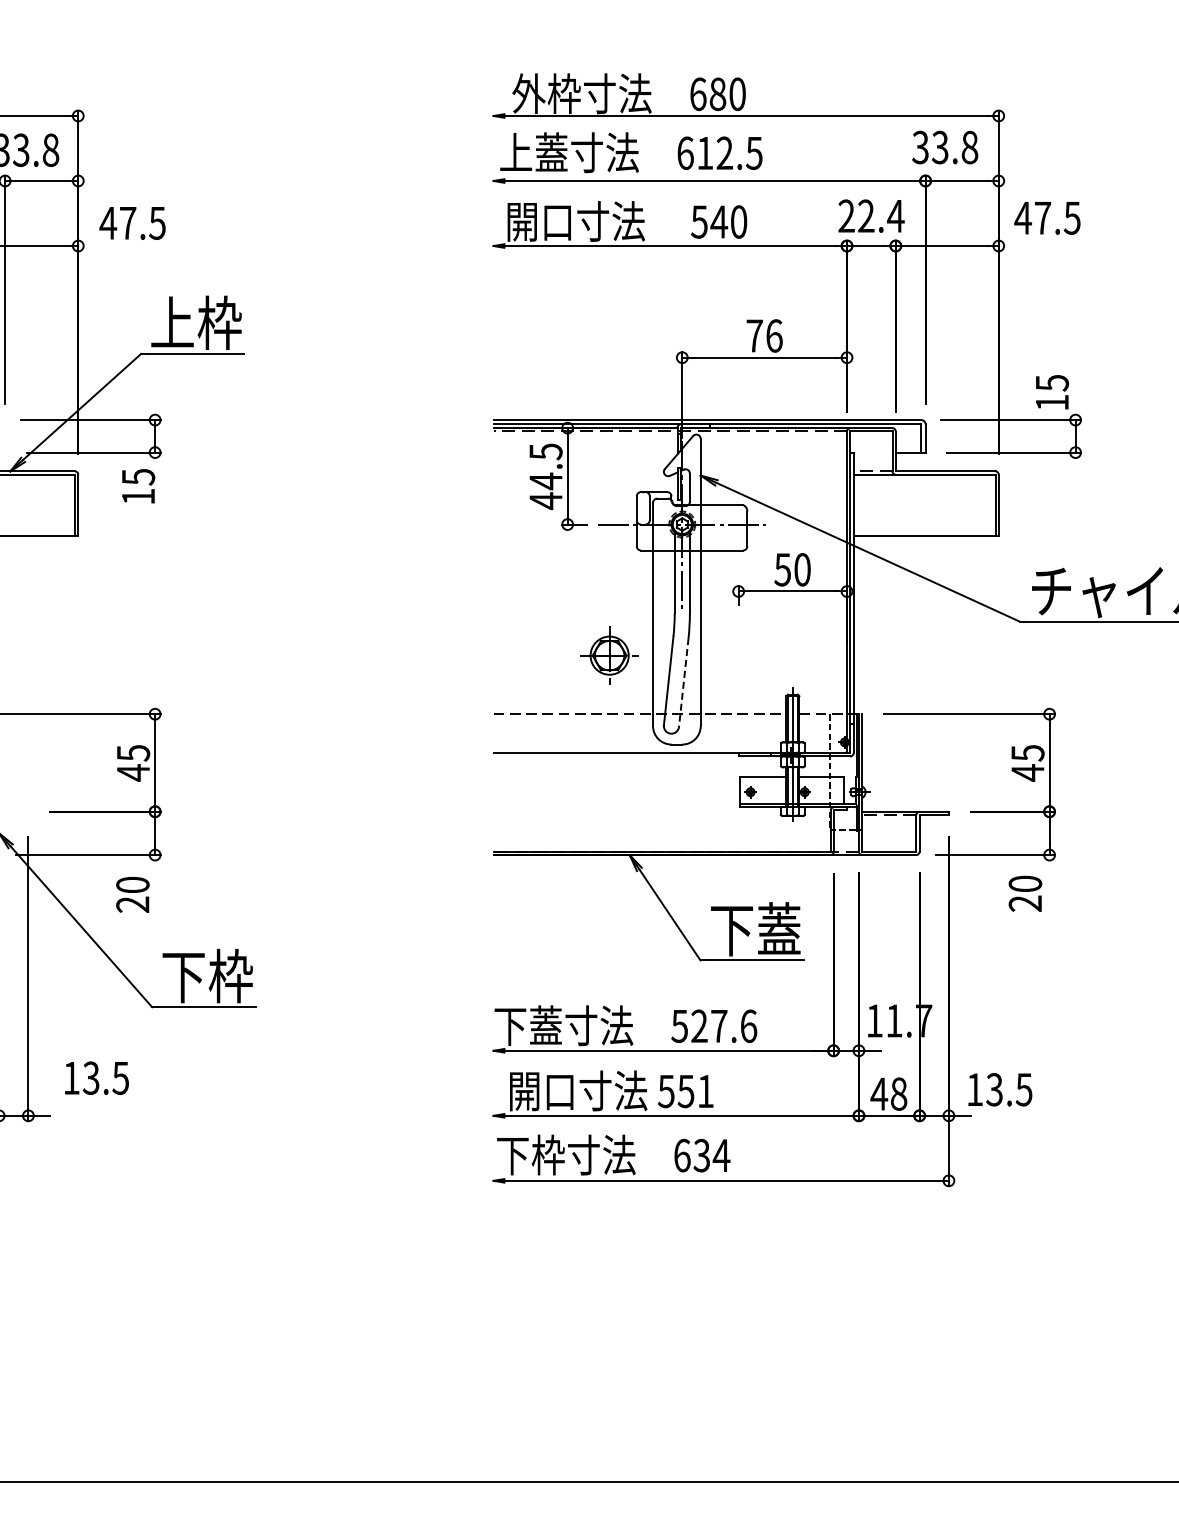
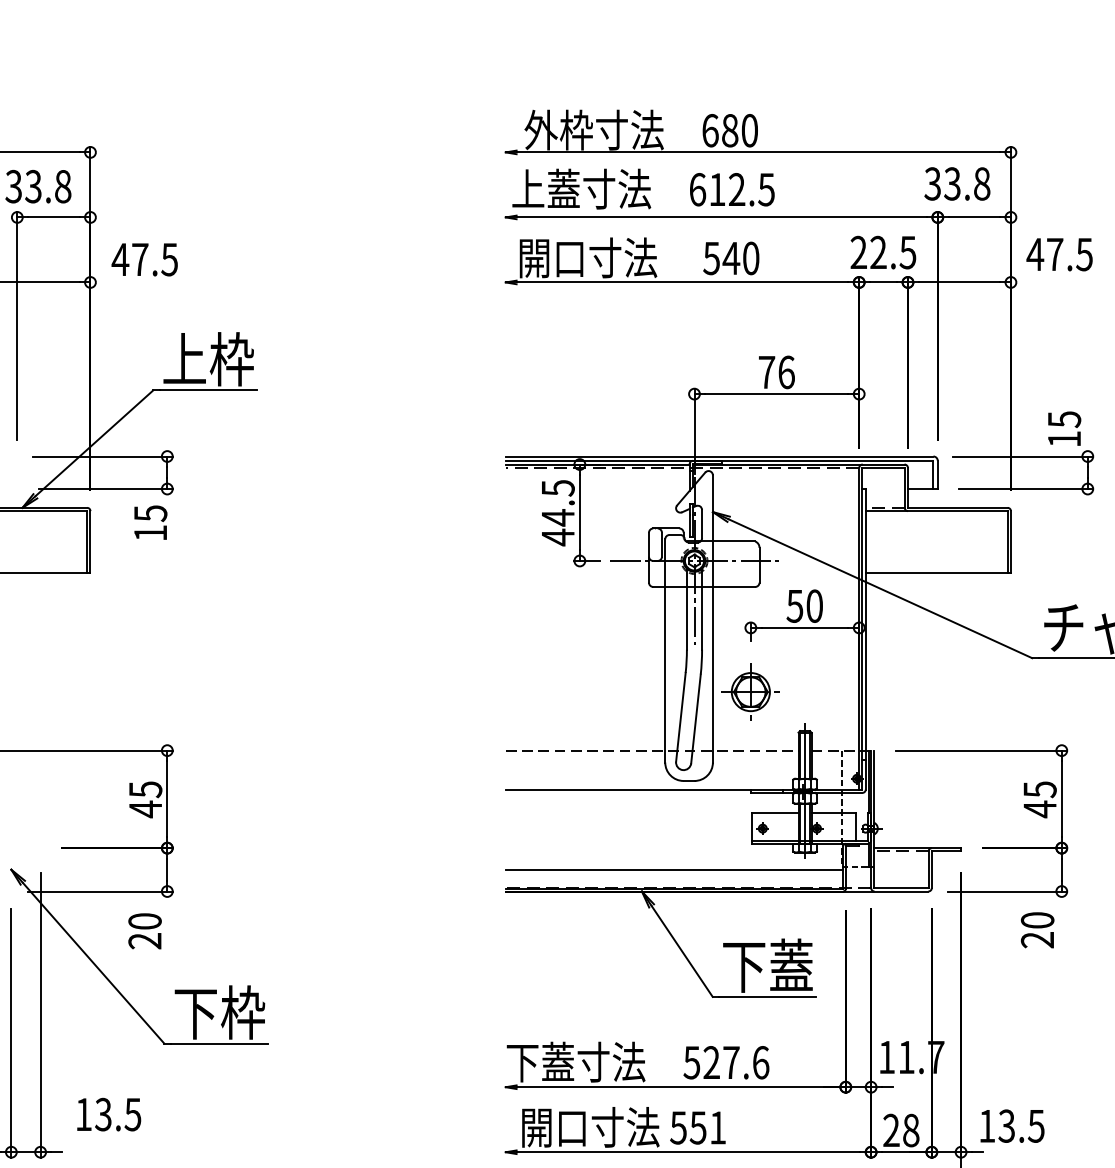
text: (895, 216) -> (907, 252), 22.4 -> 22.5
part: (609, 655) -> (750, 691), moved
line: (683, 682) -> (695, 718), dashed -> solid
line: (662, 833) -> (674, 869), added
text: (879, 1093) -> (891, 1129), 48 -> 28

